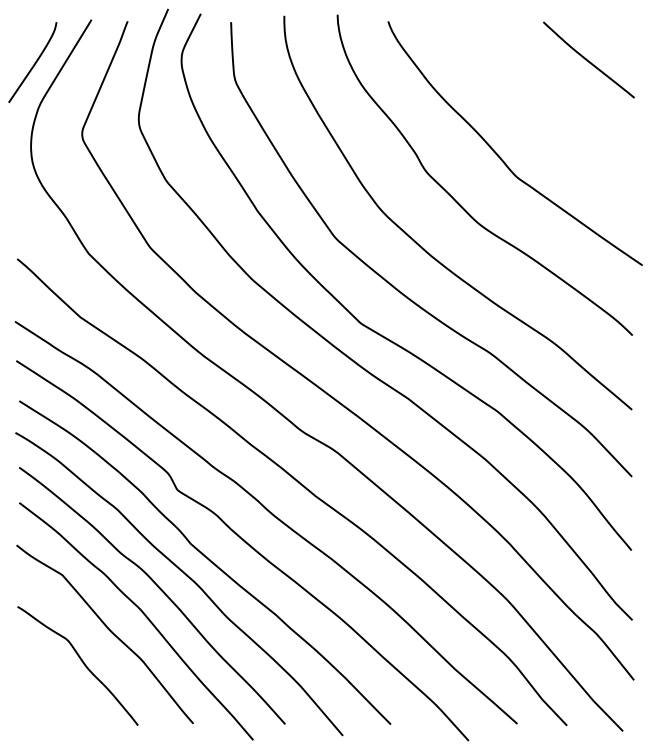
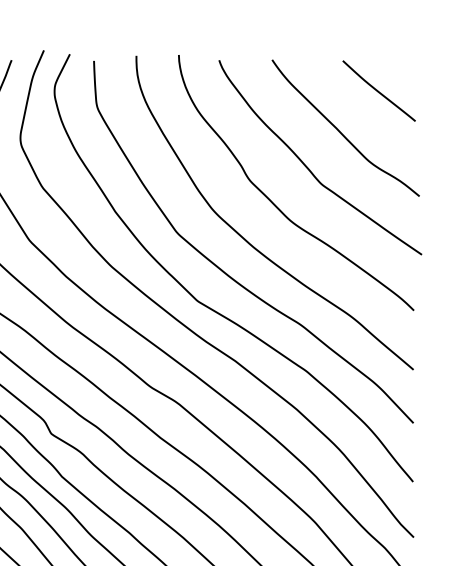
curve: (541, 111) -> (341, 132), added

